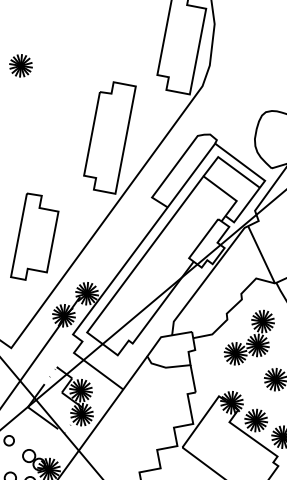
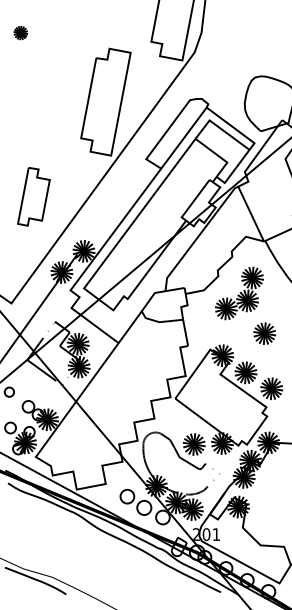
part: (20, 65) -> (20, 32), size x0.6
part: (34, 236) -> (33, 196), size x0.7

